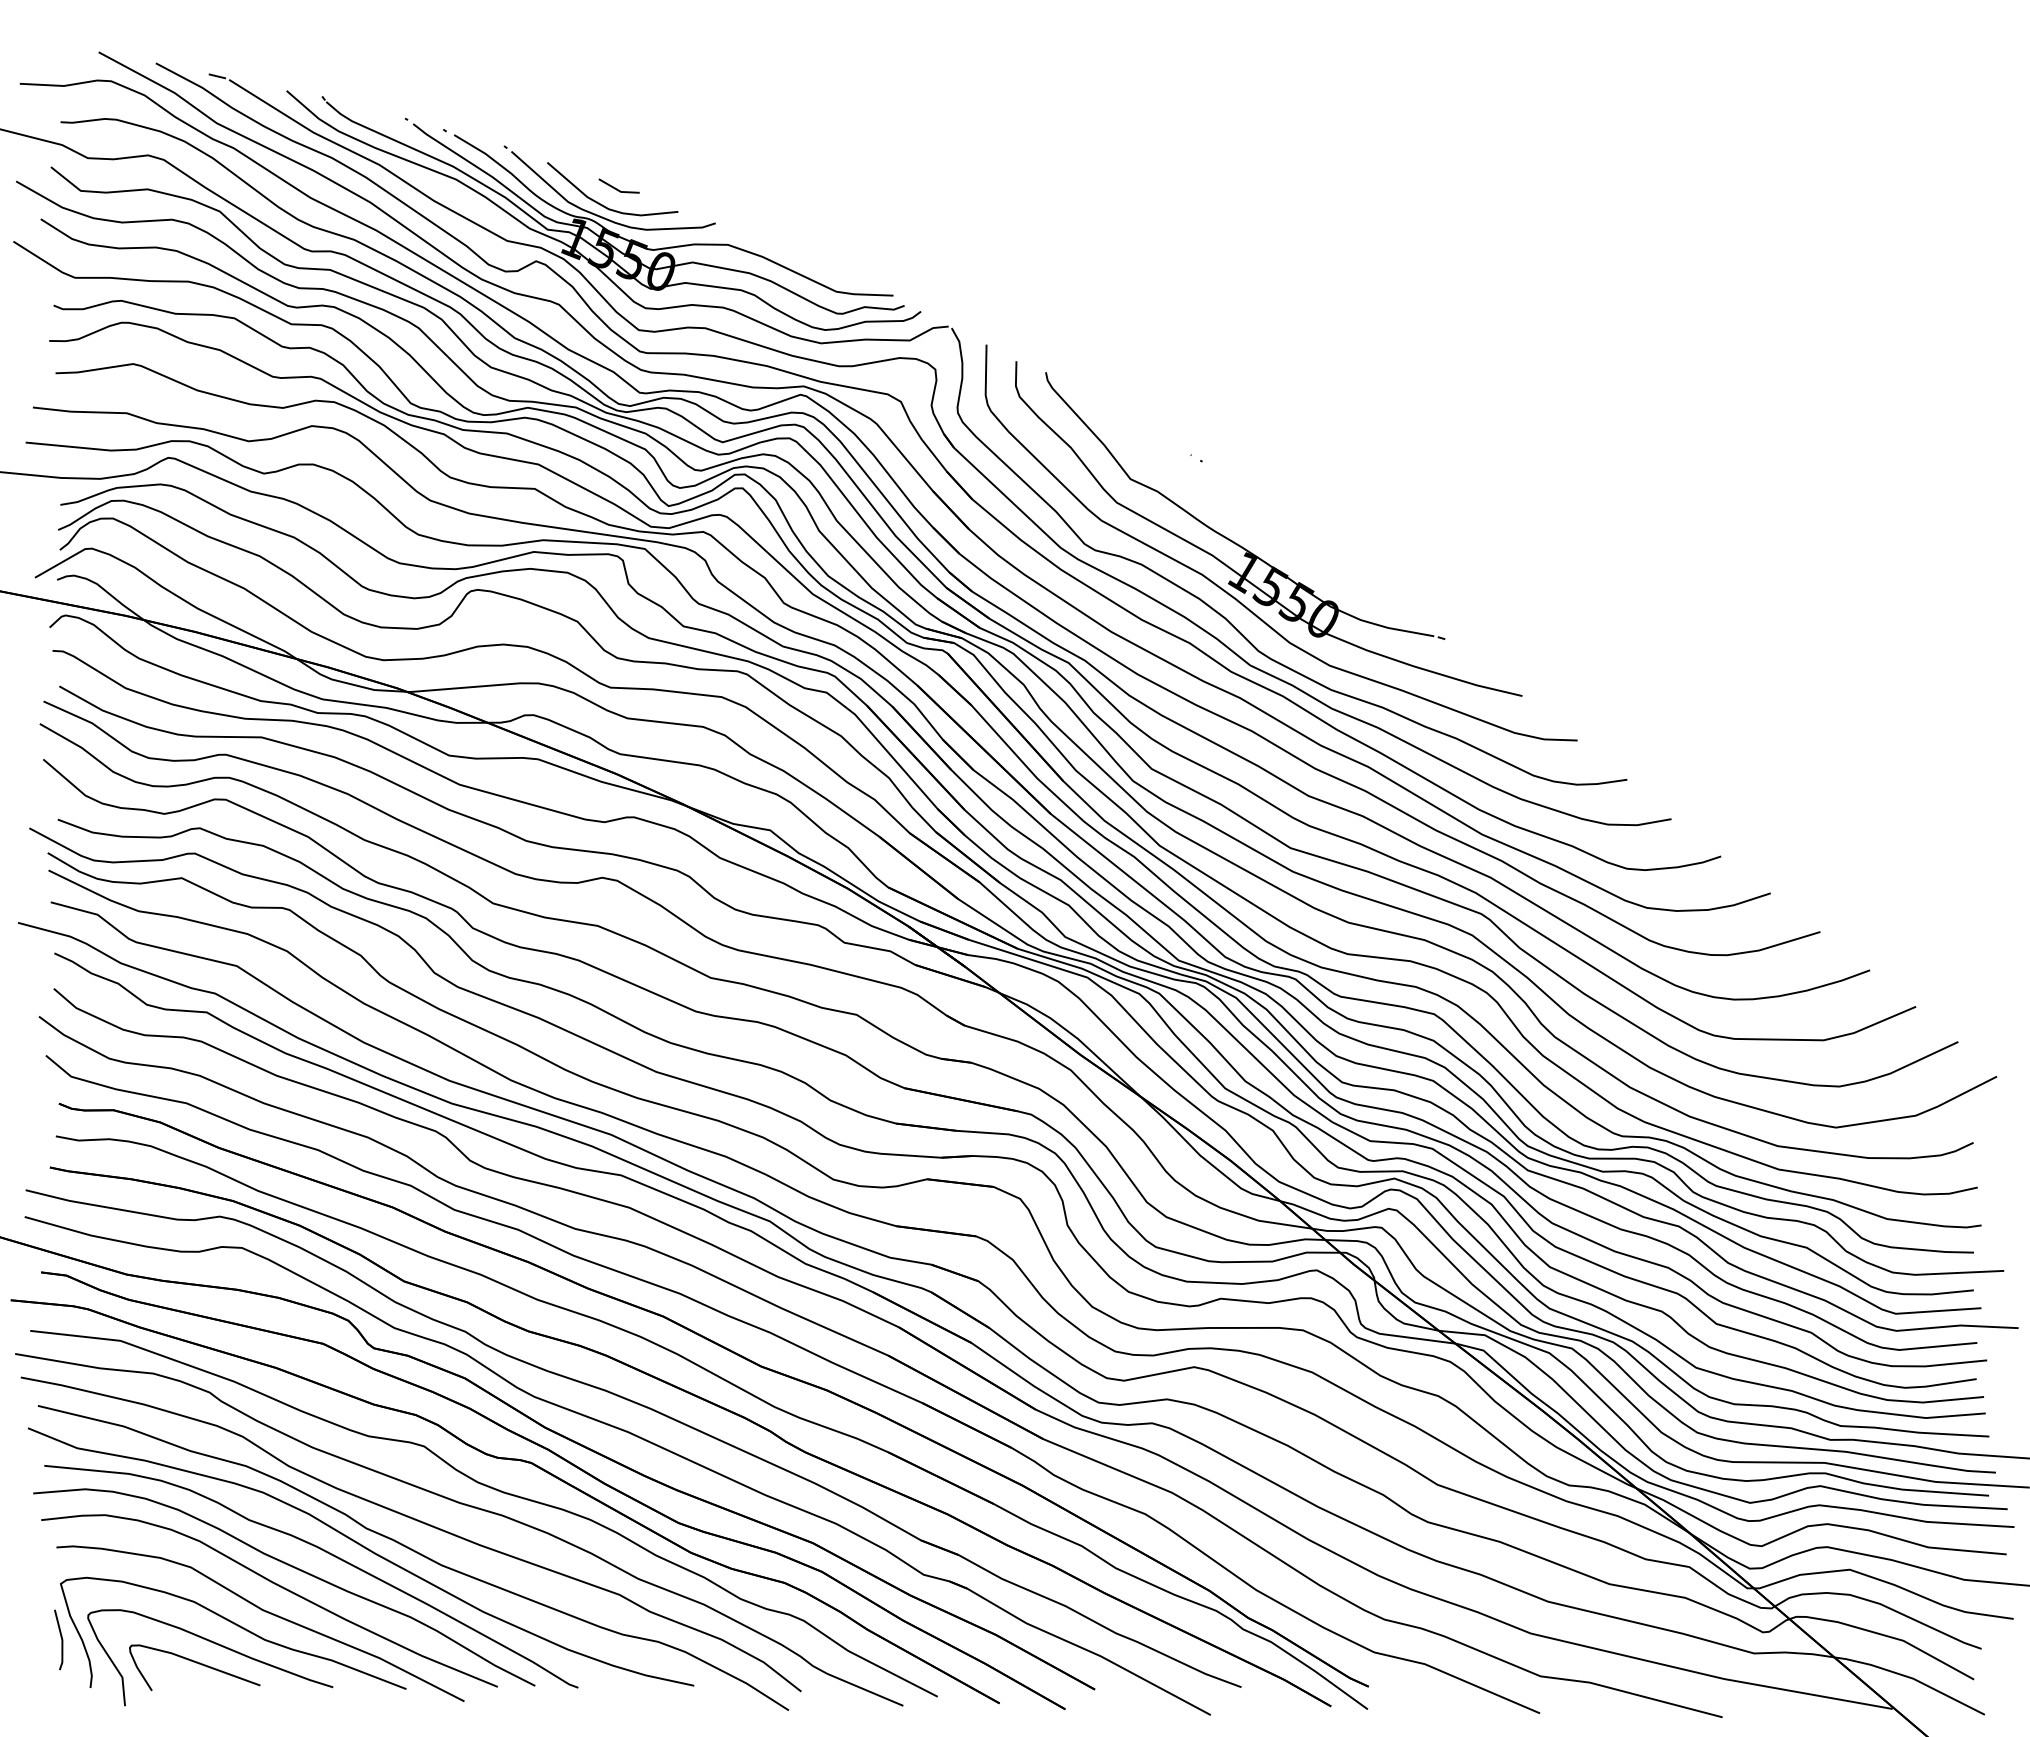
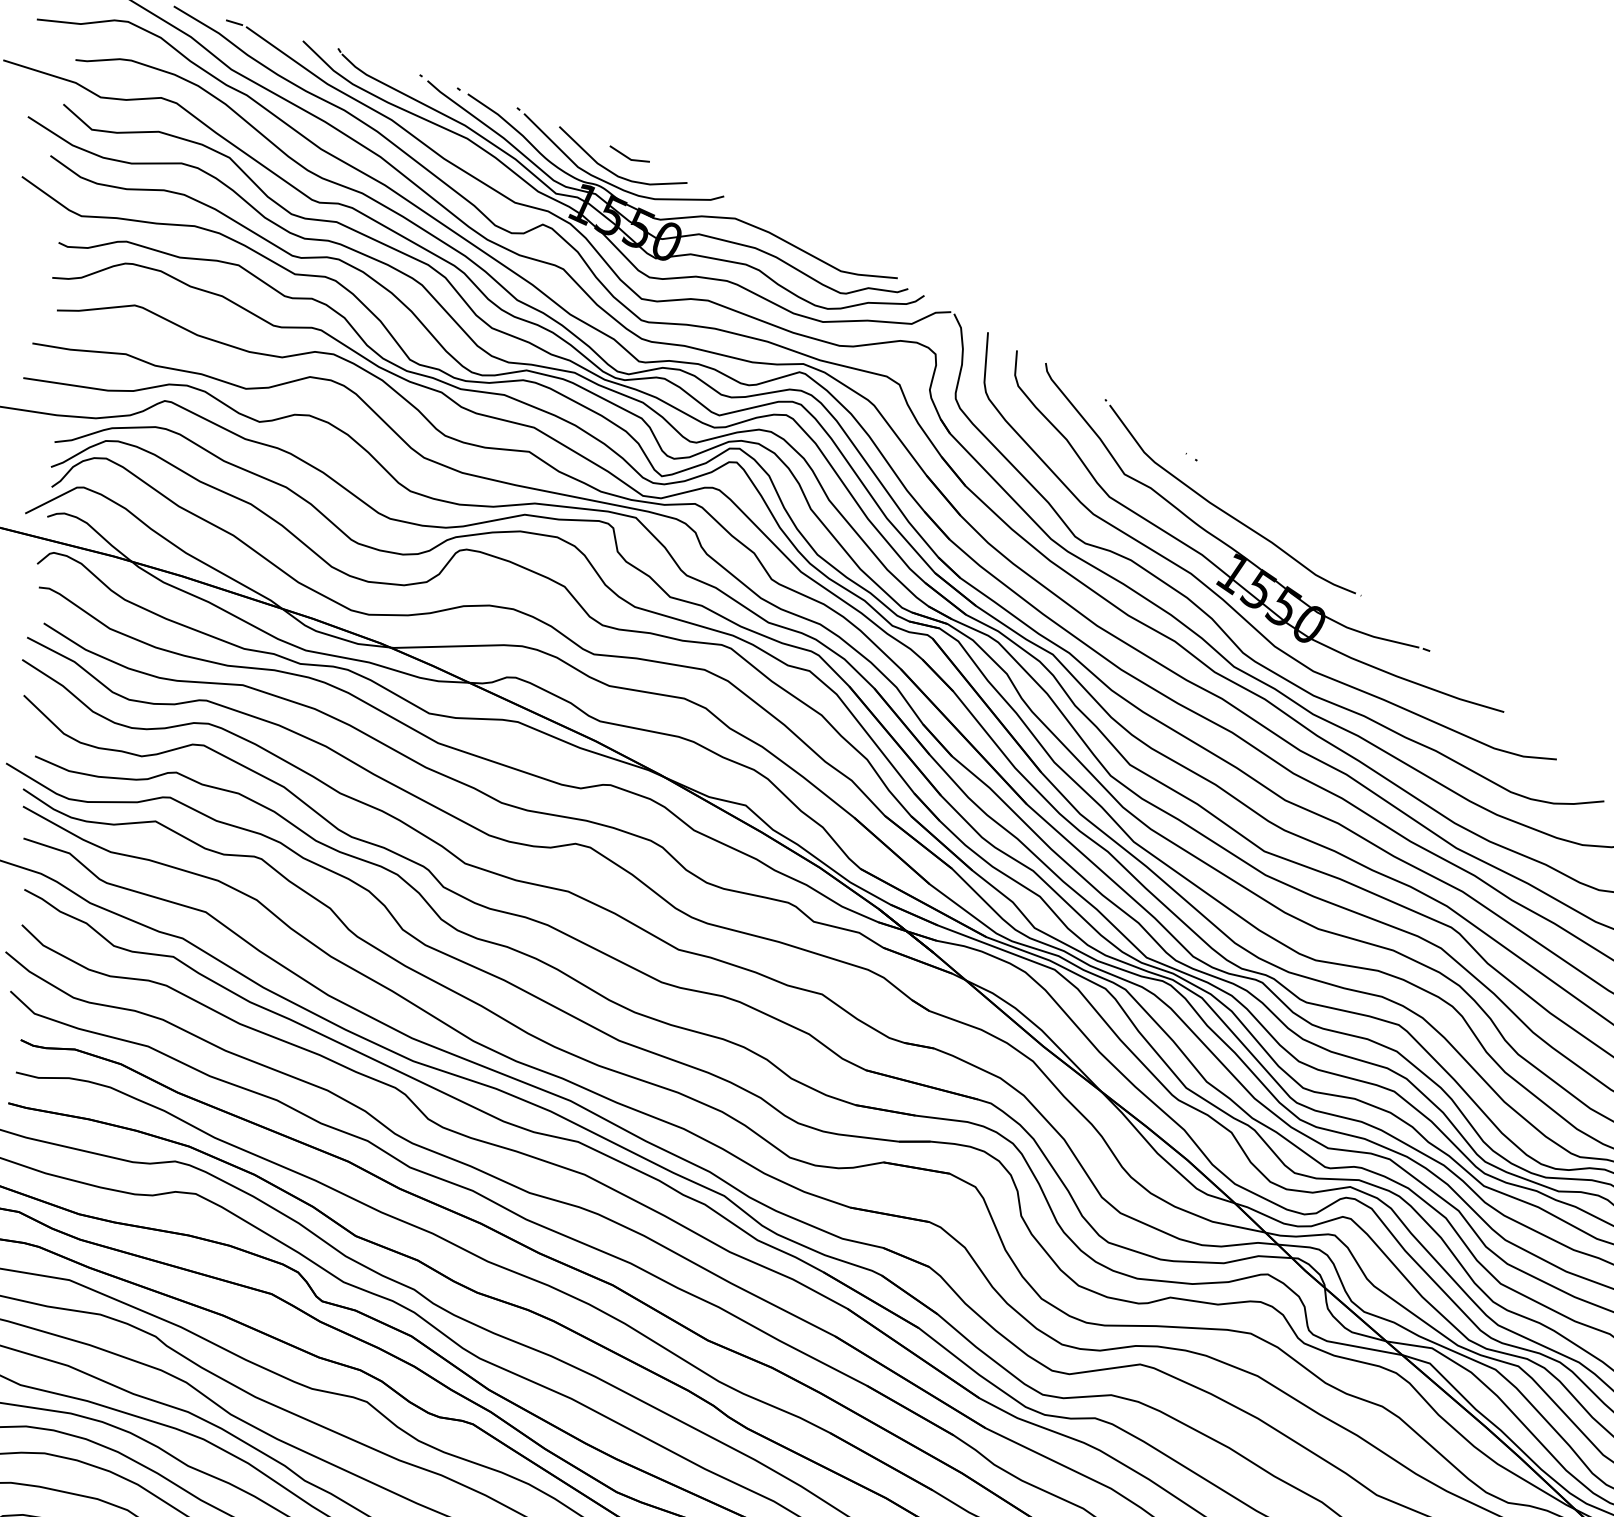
part: (1231, 509) -> (1223, 510), added

